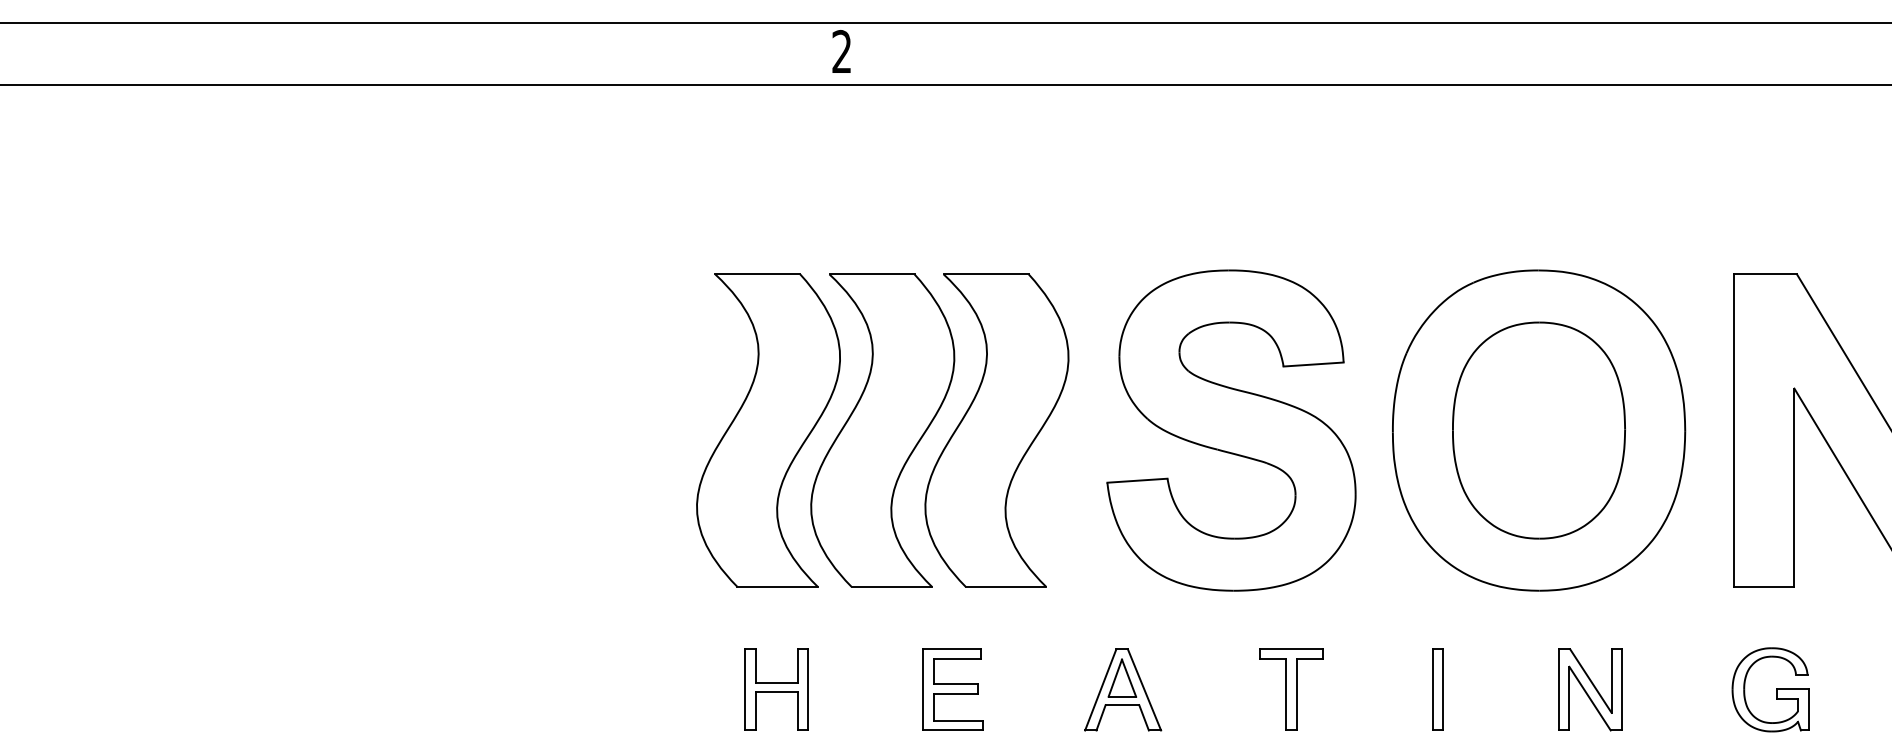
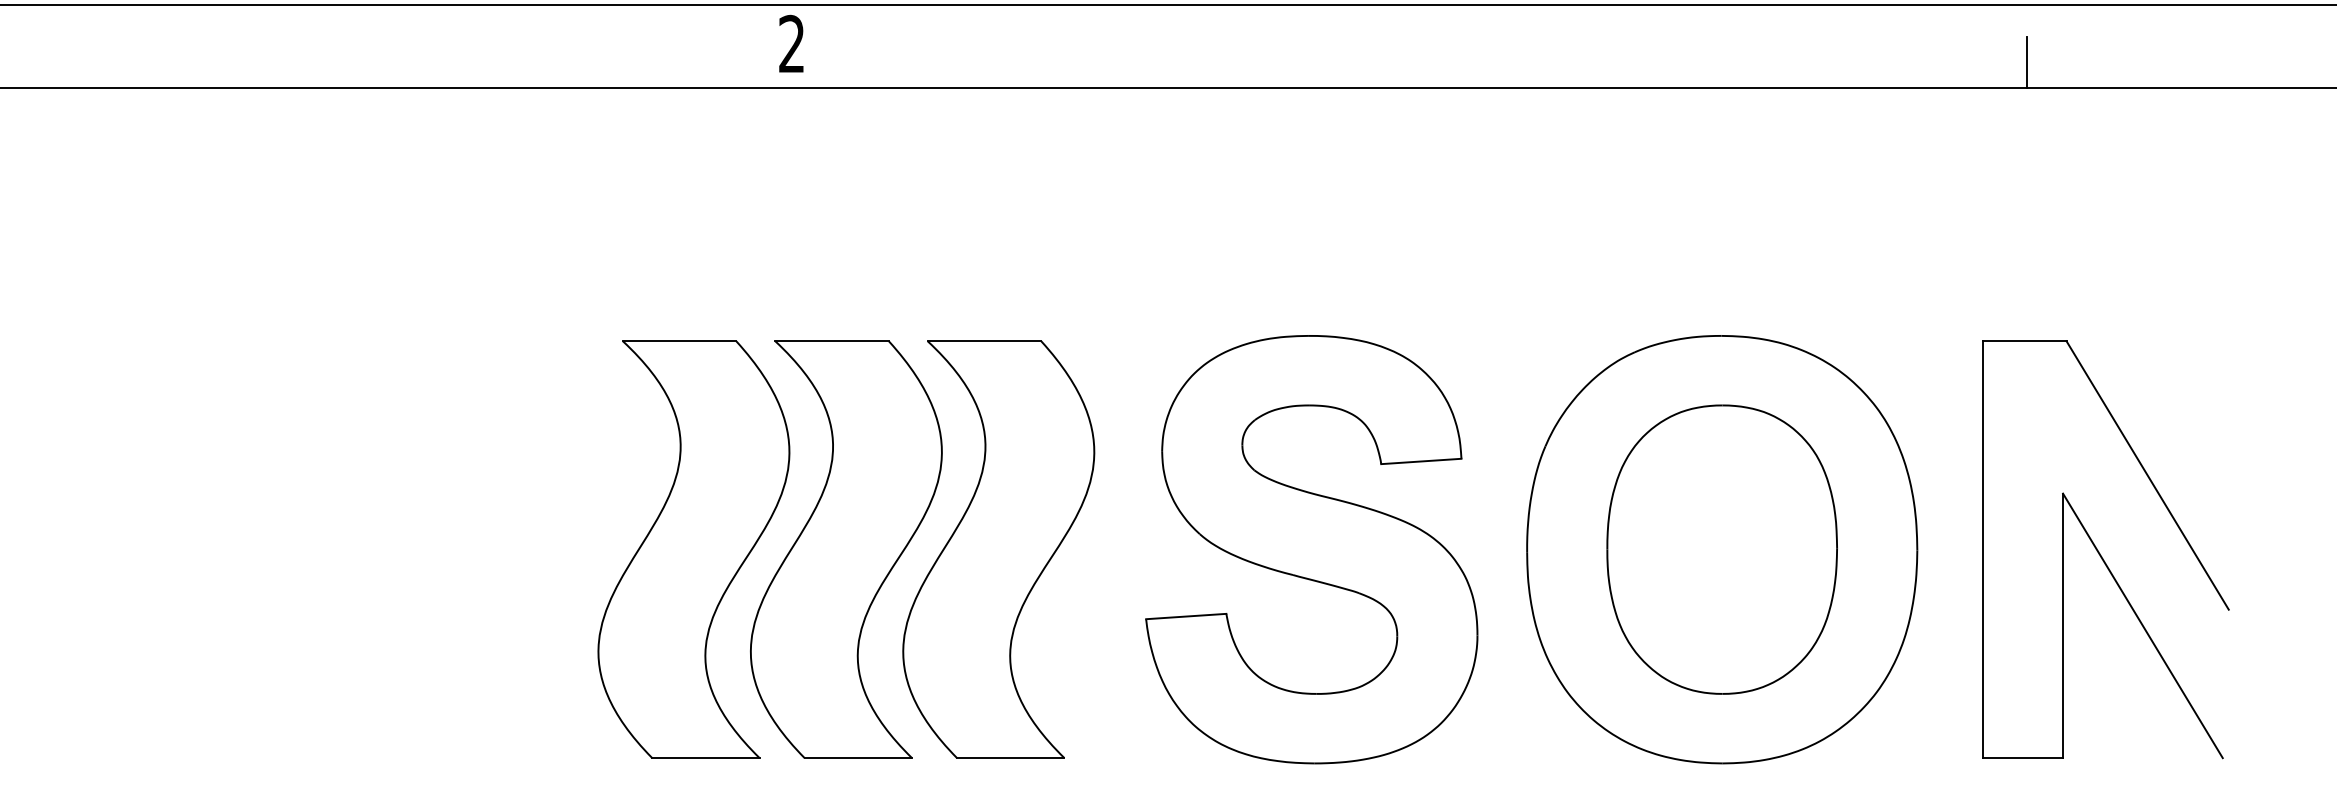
line: (1767, 65) -> (2027, 62), added

